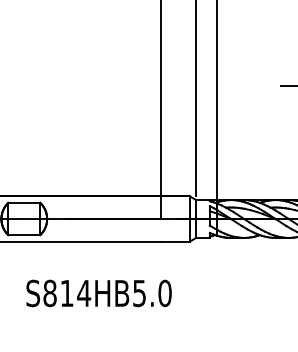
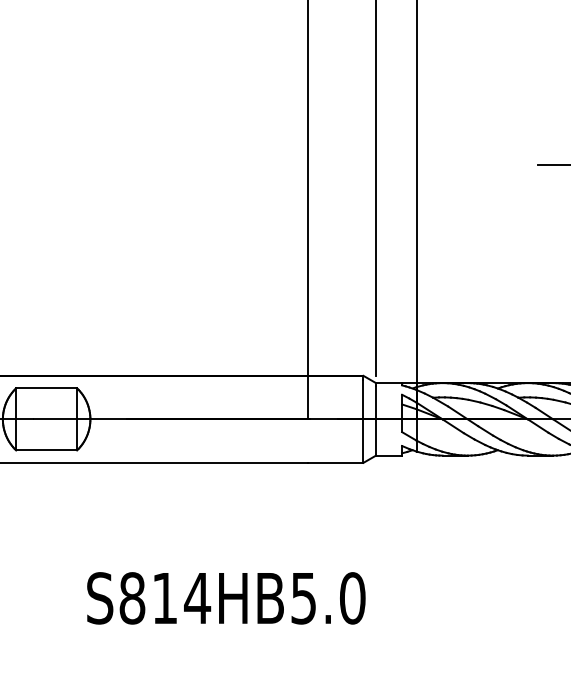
text: (98, 293) -> (225, 598), moved

